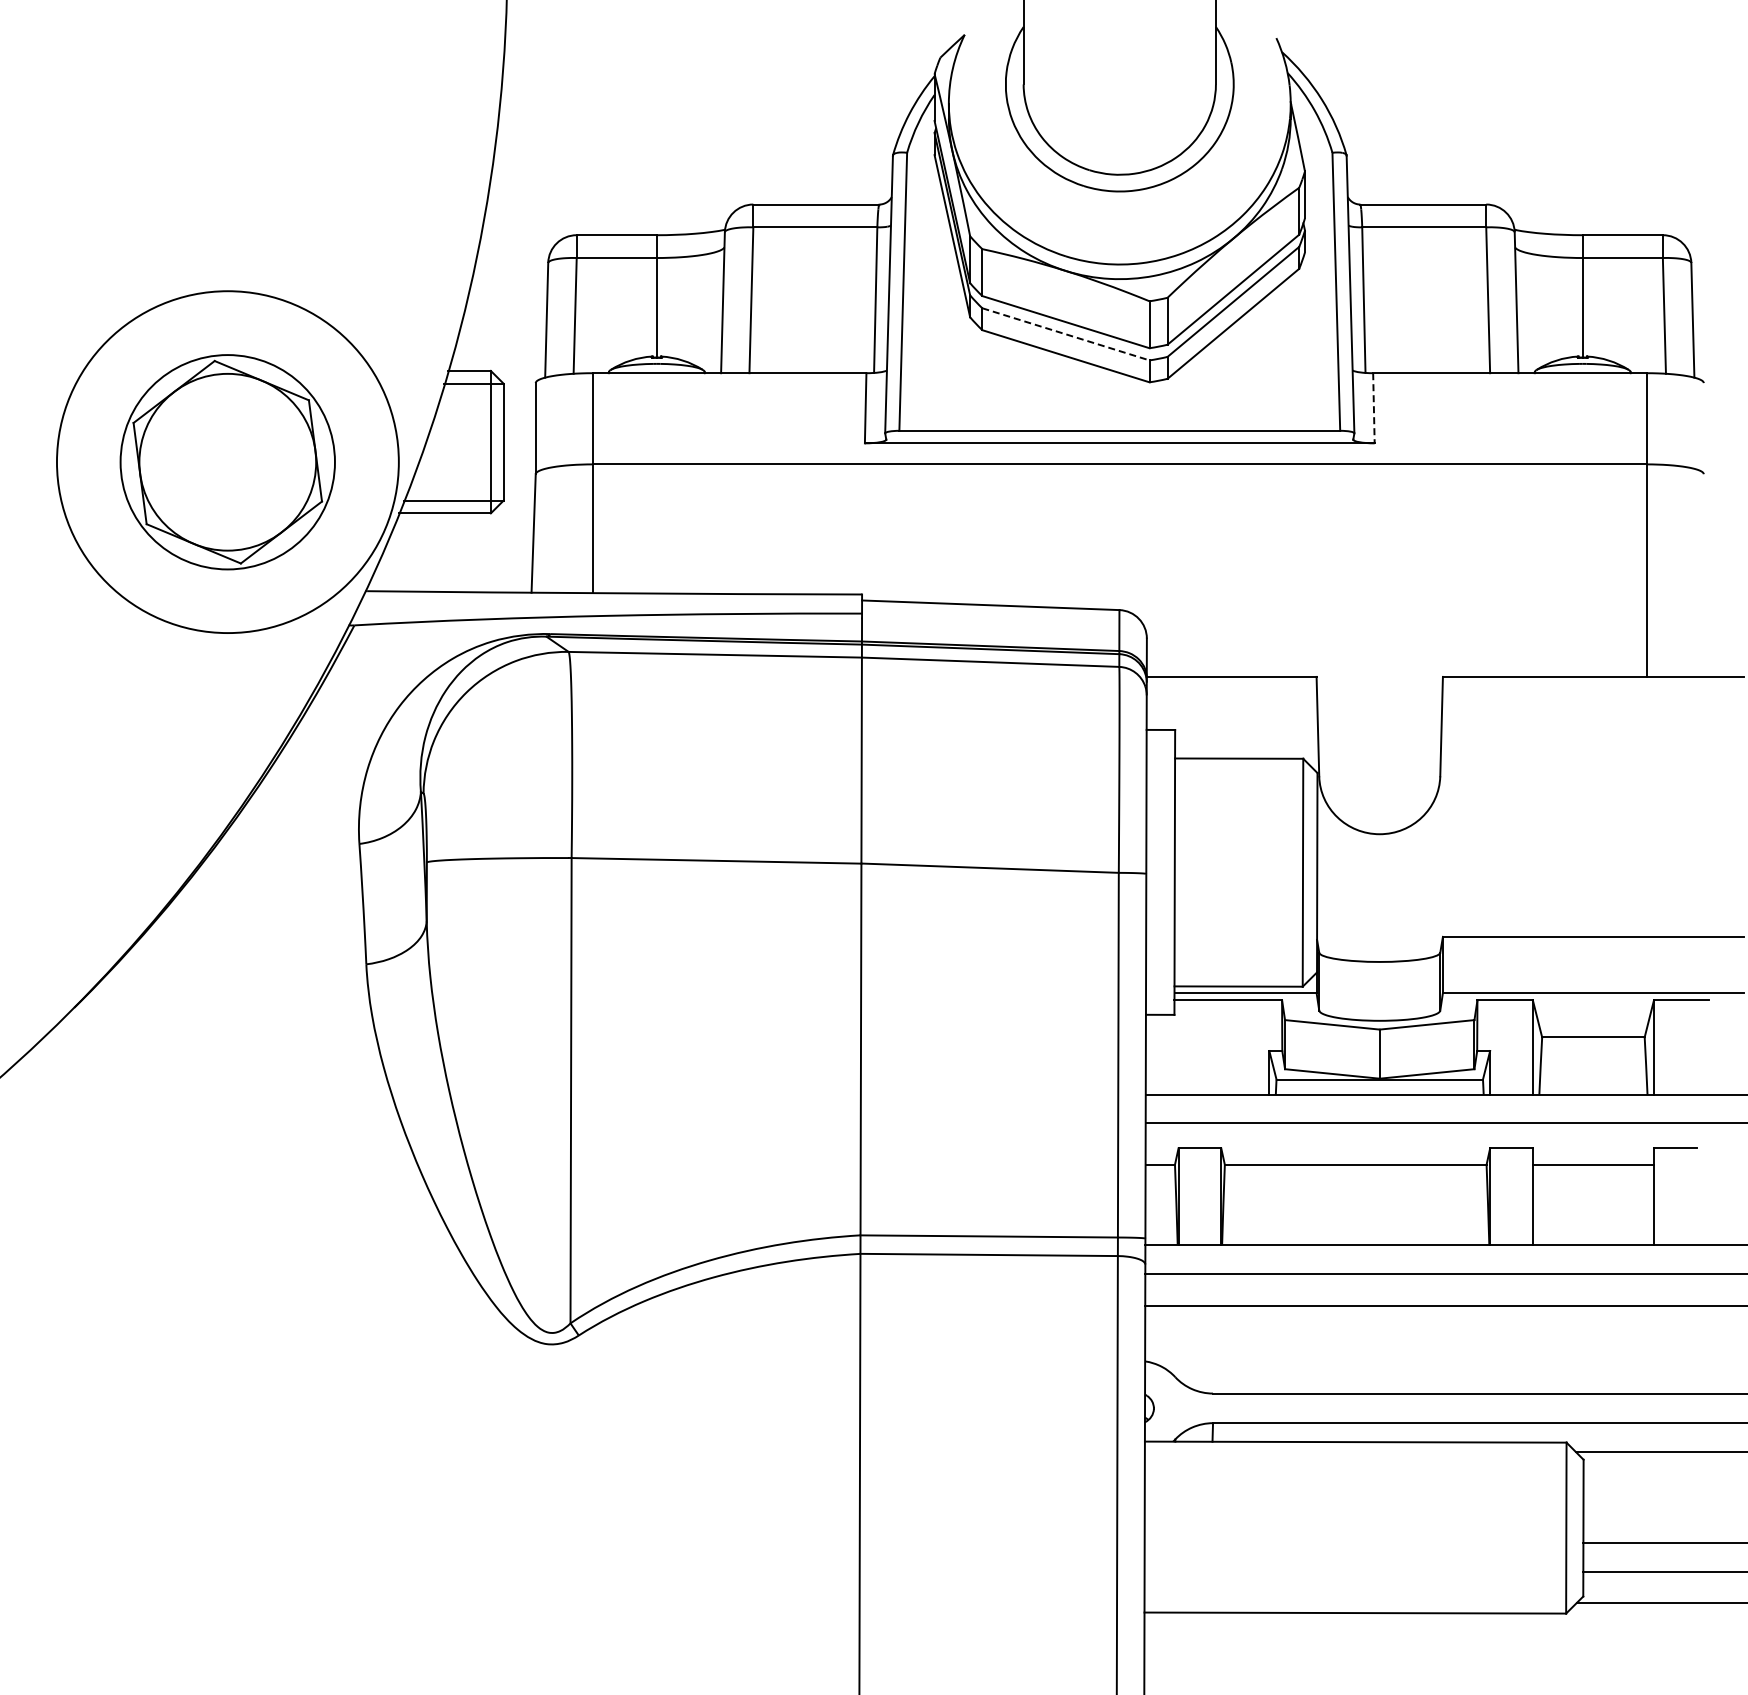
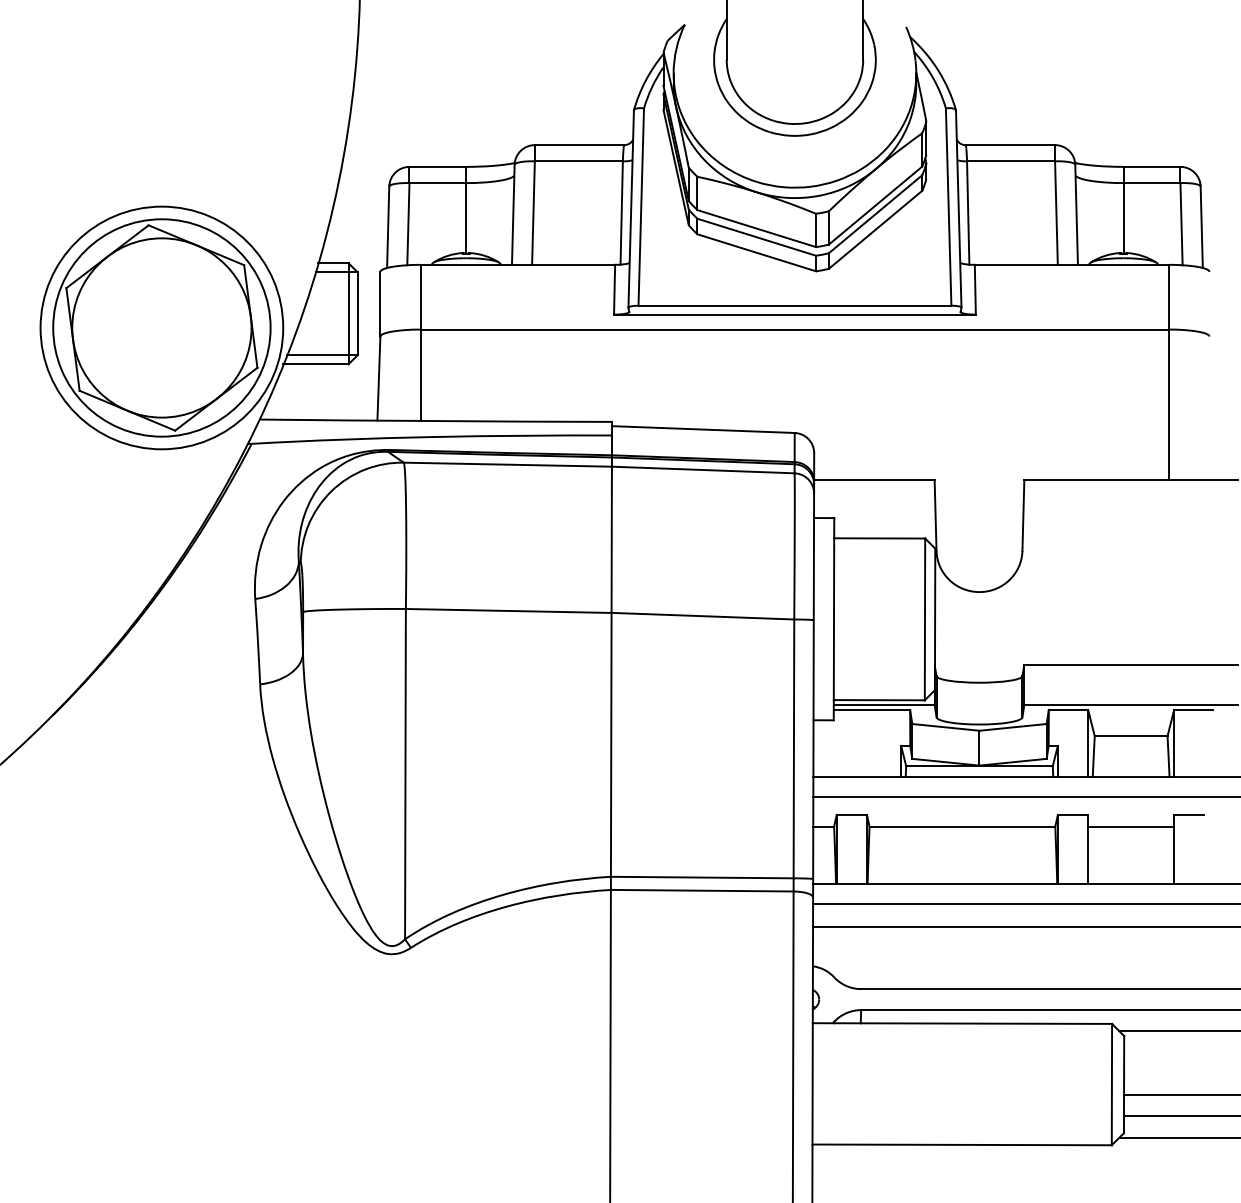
line: (1065, 334) -> (756, 237), dashed -> solid
line: (1373, 408) -> (975, 289), dashed -> solid
part: (227, 462) -> (161, 328), size x1.43

